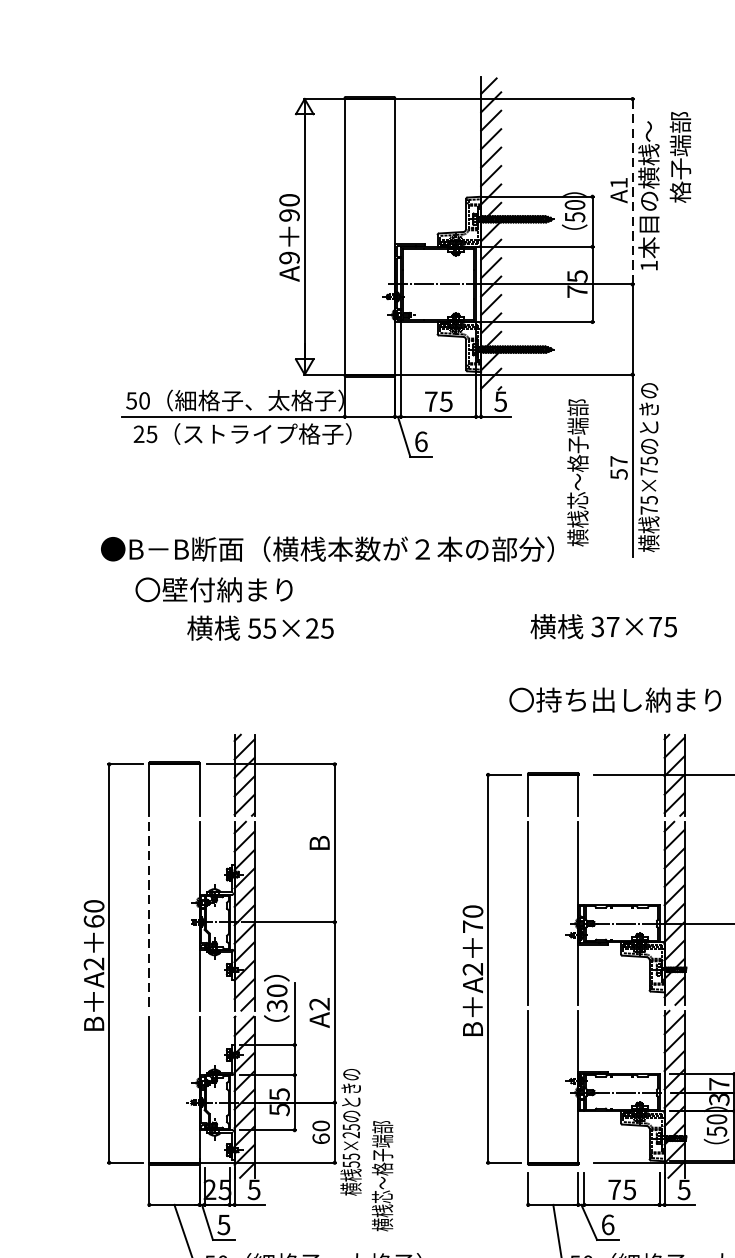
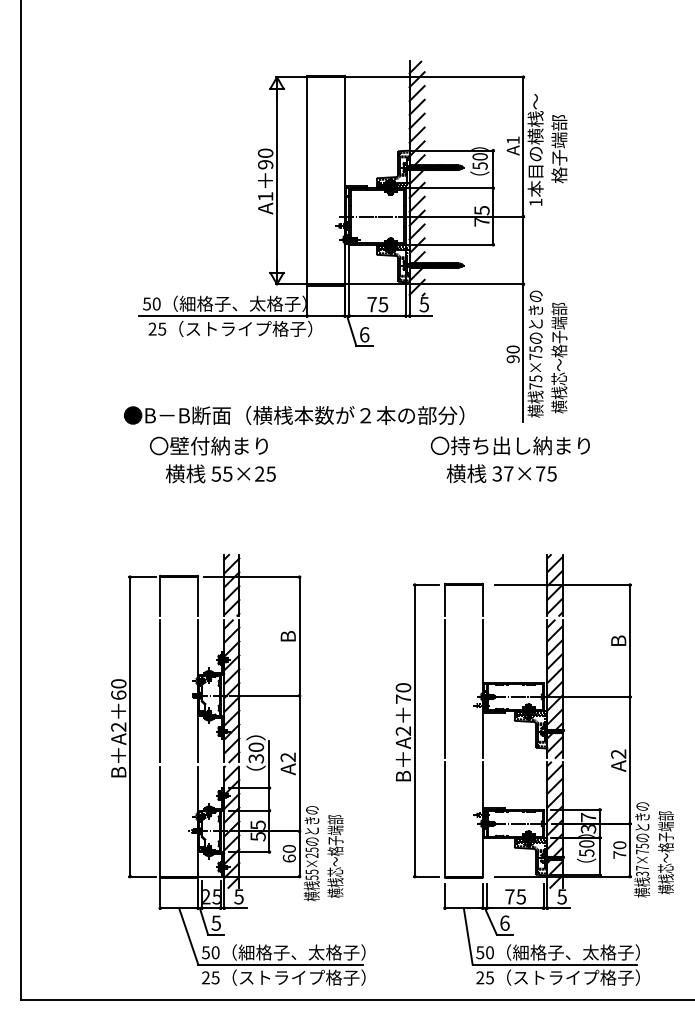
text: (680, 157) -> (559, 149), moved
line: (632, 191) -> (523, 146), dashed -> solid
text: (289, 257) -> (265, 196), A9 -> A1
text: (618, 468) -> (512, 354), 57 -> 90
text: (578, 472) -> (559, 357), moved
text: (260, 627) -> (220, 473), moved
text: (614, 699) -> (509, 445), moved
line: (149, 916) -> (160, 691), dashed -> solid
text: (382, 1176) -> (335, 856), moved

